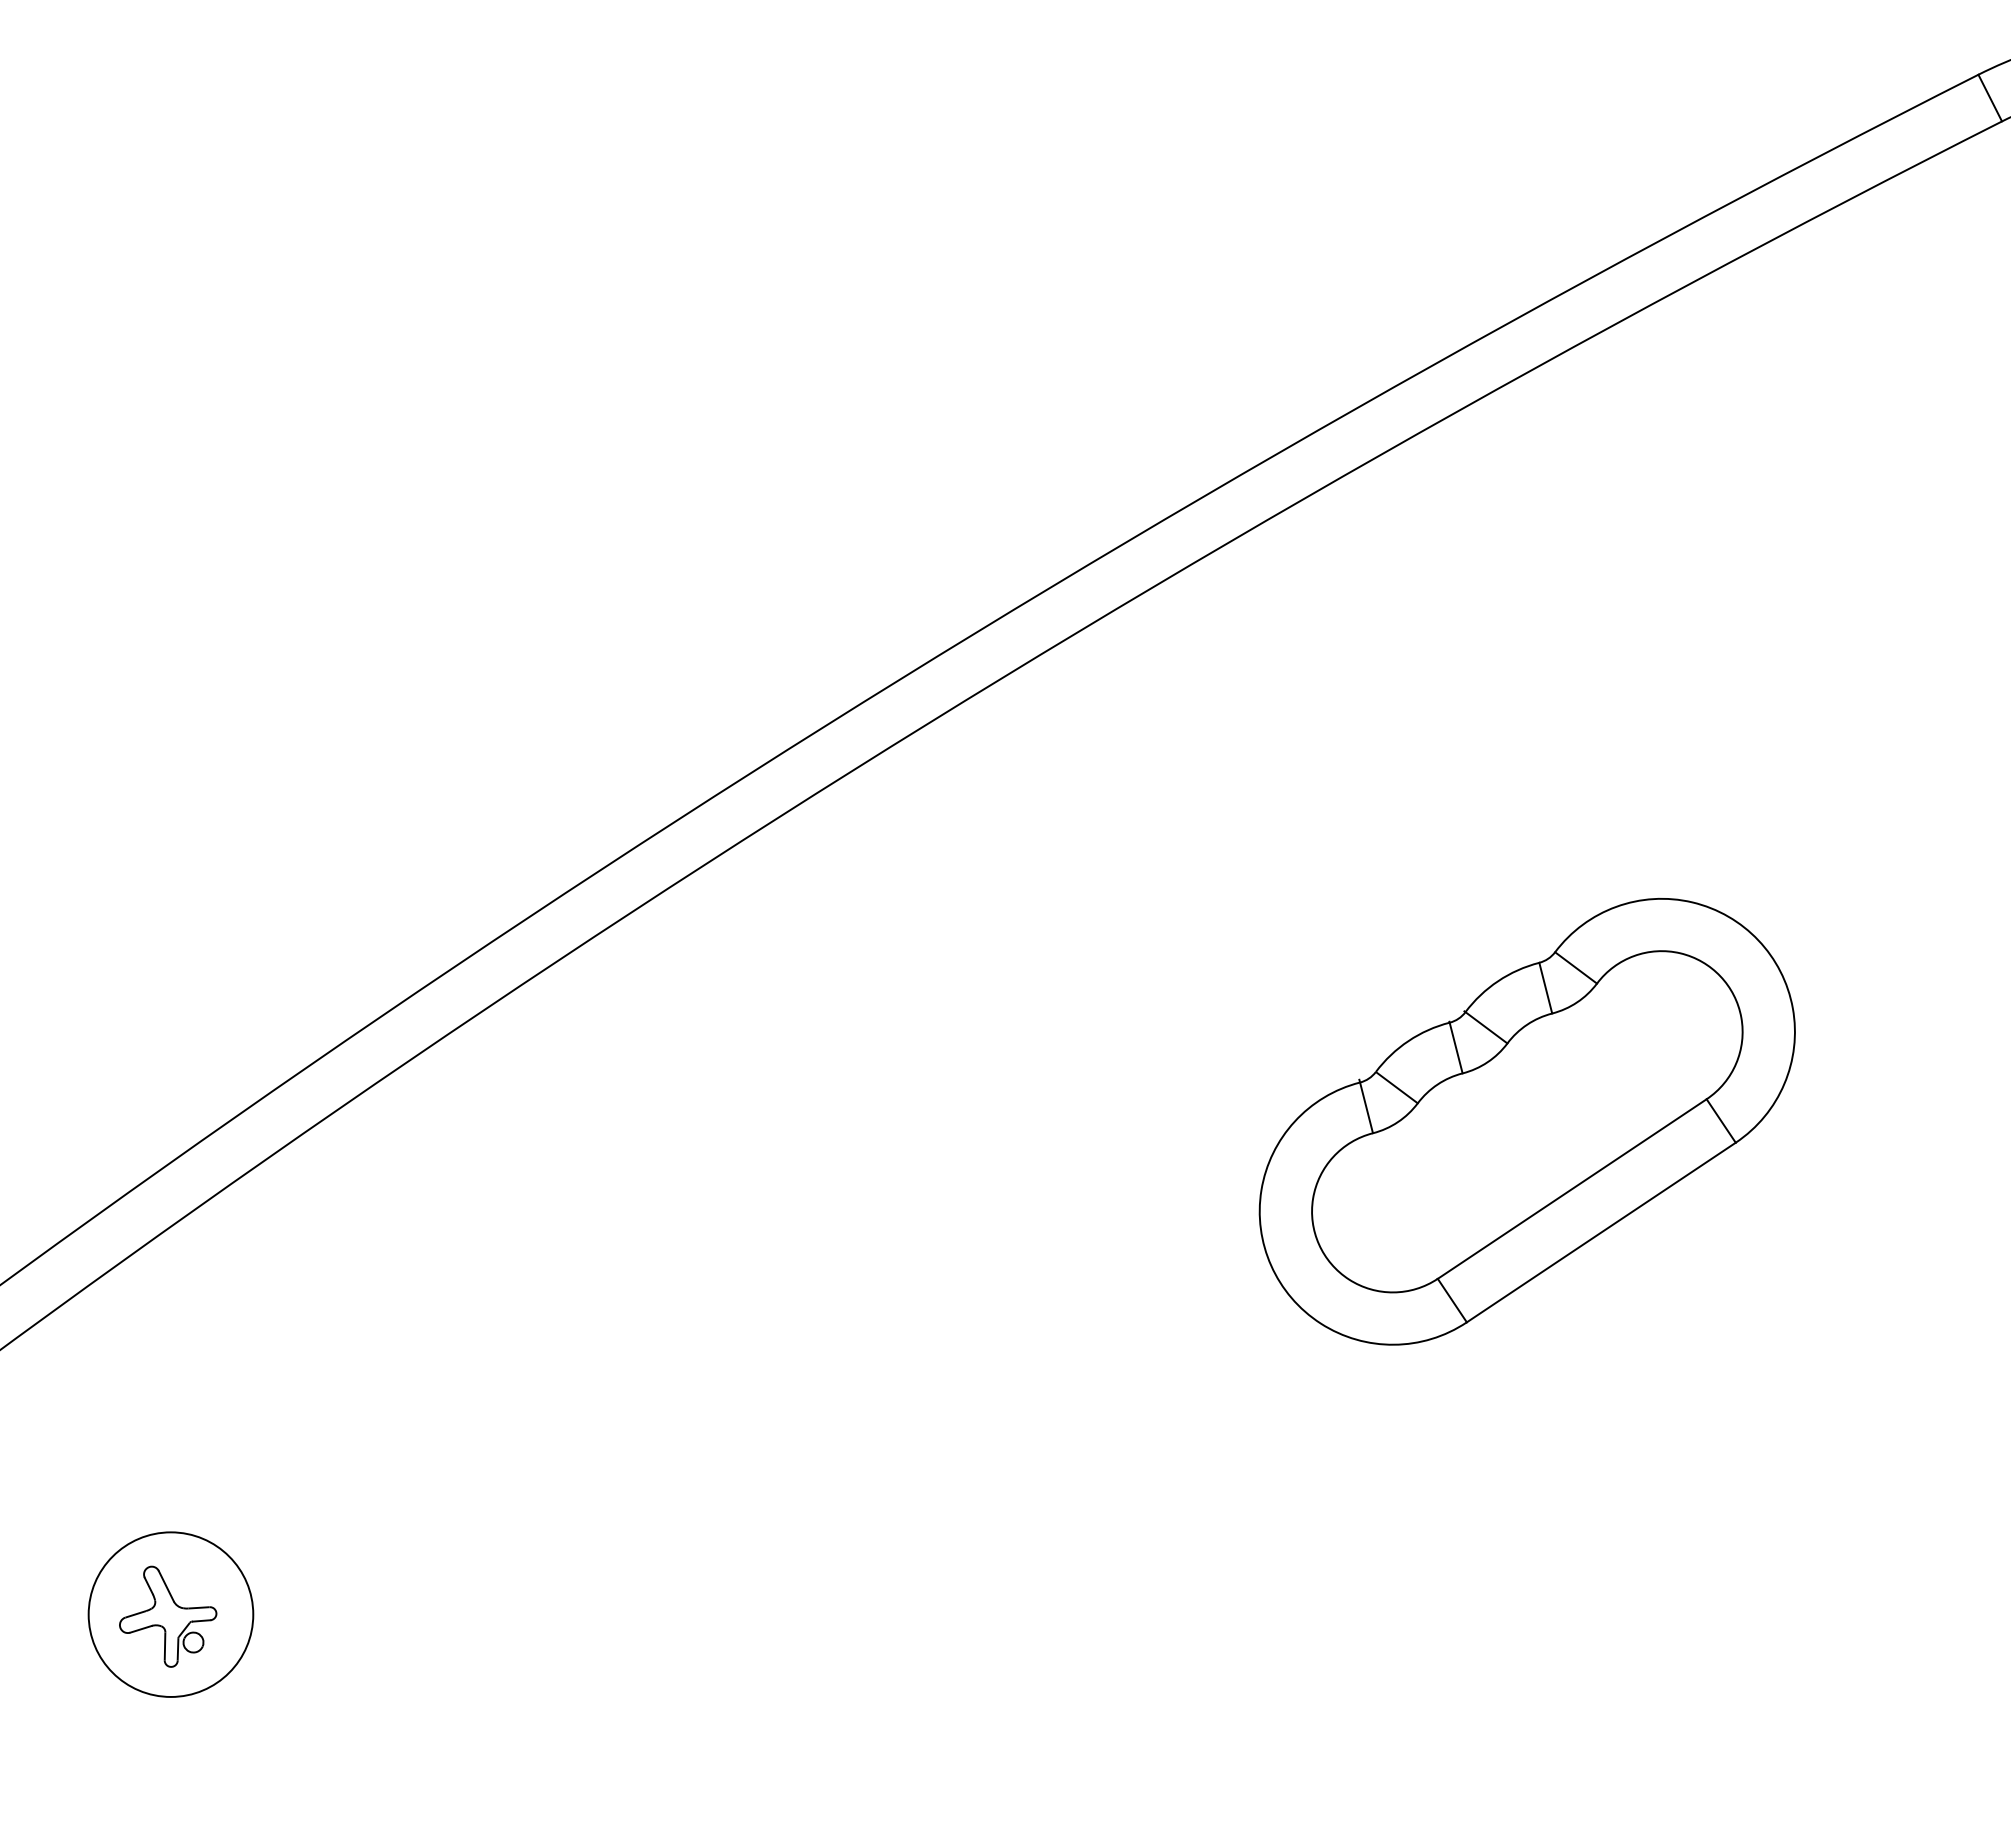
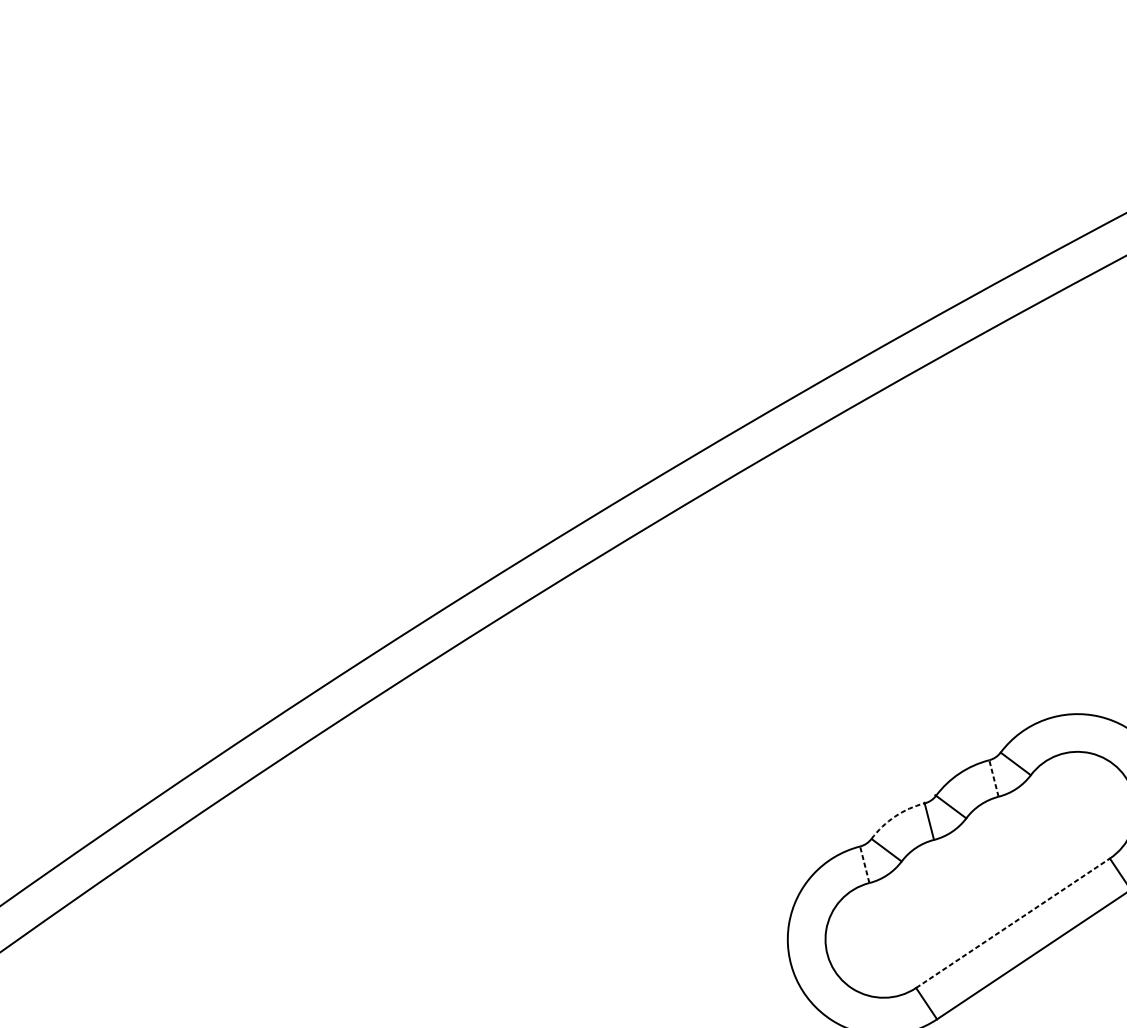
line: (1545, 987) -> (993, 778), solid -> dashed
arc: (1408, 1041) -> (895, 816), solid -> dashed
line: (1366, 1106) -> (864, 863), solid -> dashed
line: (1572, 1189) -> (1013, 923), solid -> dashed

